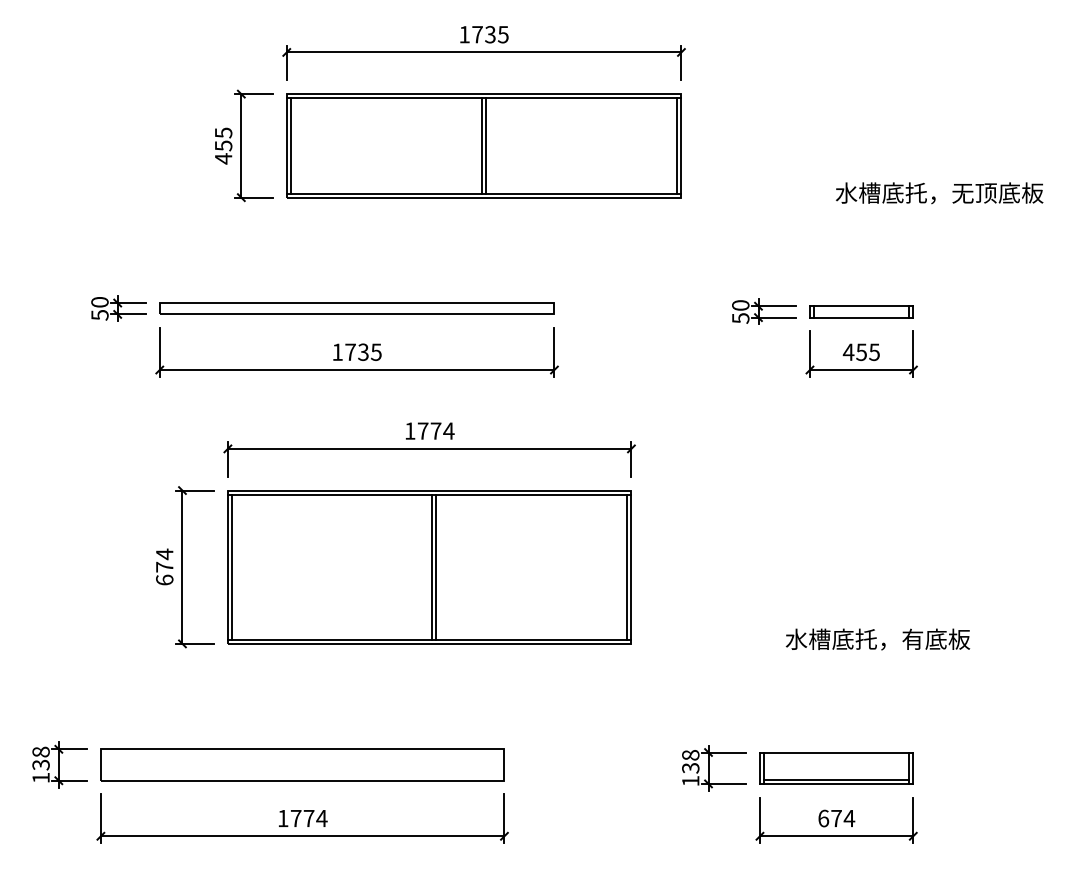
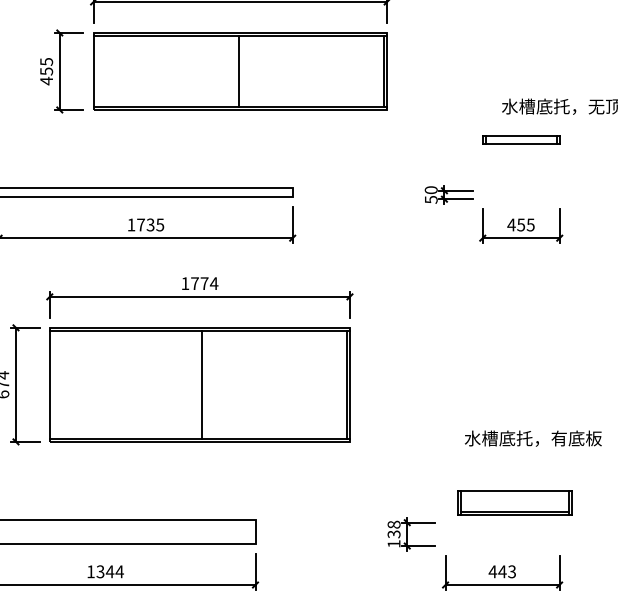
line: (290, 145) -> (96, 71), removed
line: (486, 145) -> (242, 71), removed
part: (861, 311) -> (521, 139), moved
line: (231, 566) -> (52, 384), removed
line: (436, 566) -> (204, 384), removed
part: (836, 768) -> (515, 503), moved
text: (302, 818) -> (105, 571), 1774 -> 1344
text: (836, 818) -> (502, 571), 674 -> 443

